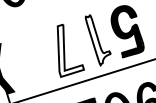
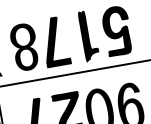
fill: (98, 39) -> (88, 36), added
fill: (68, 50) -> (58, 42), added
part: (34, 58) -> (24, 46), added

